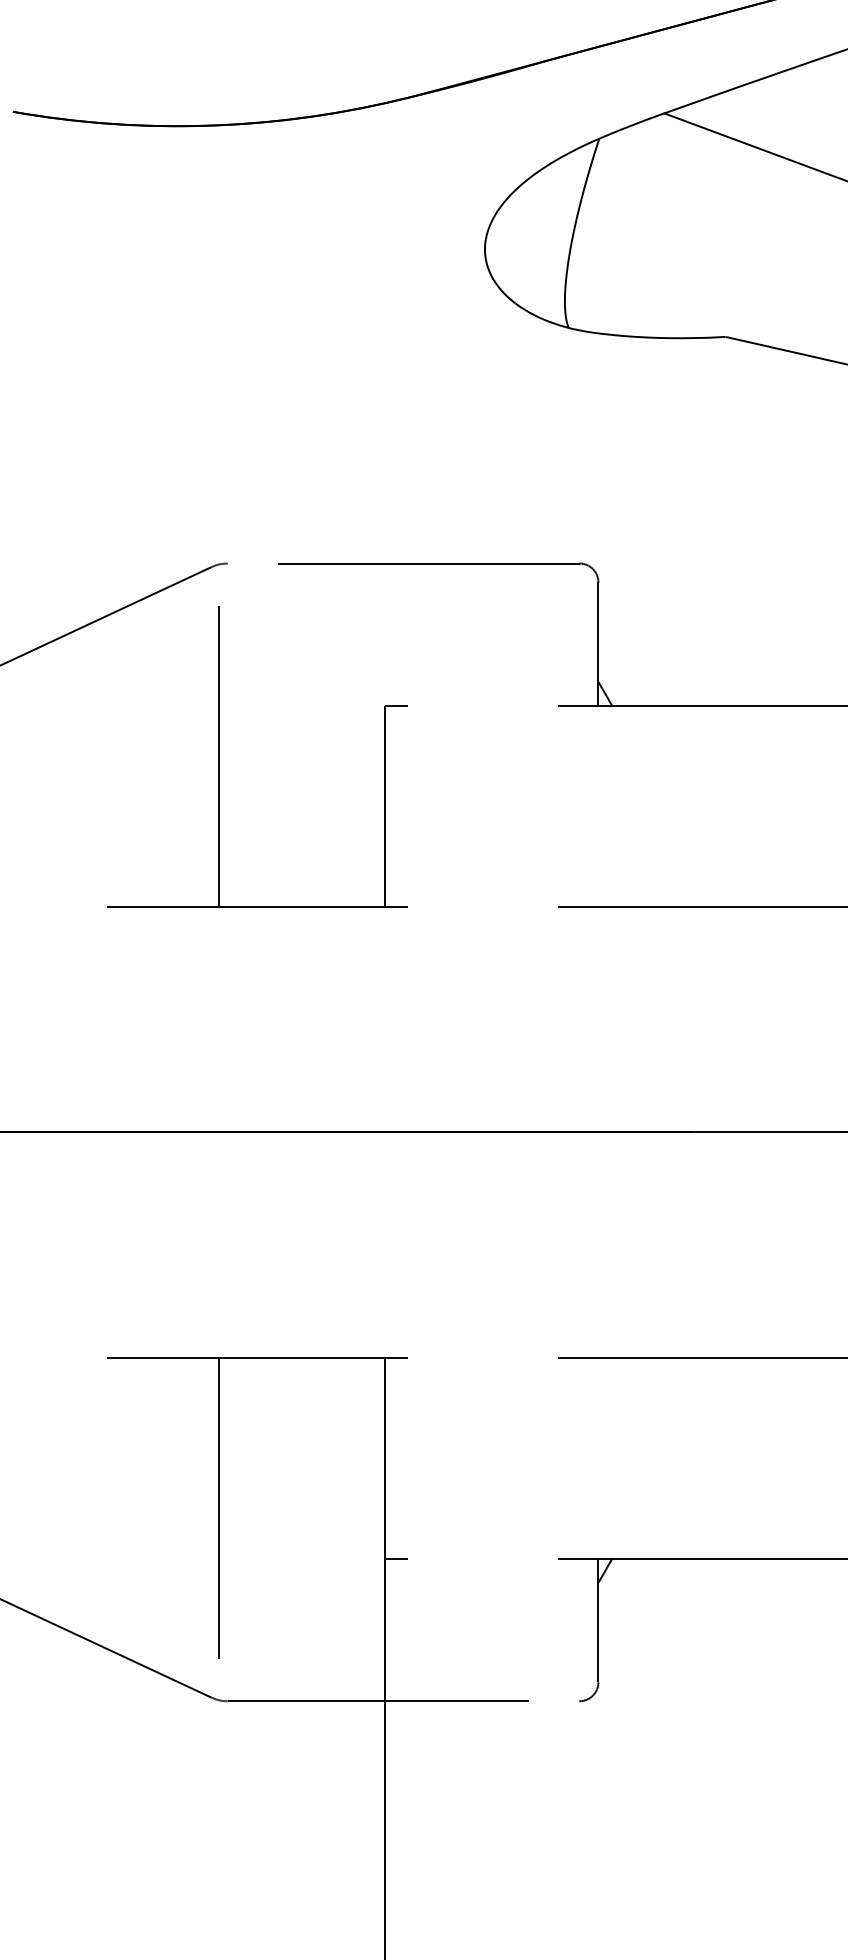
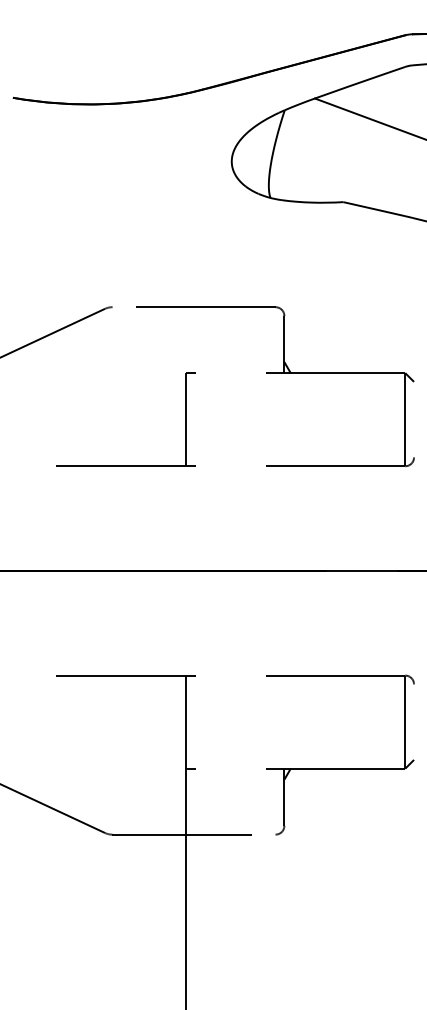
line: (219, 738) -> (108, 388), removed
line: (219, 1524) -> (108, 752), removed

